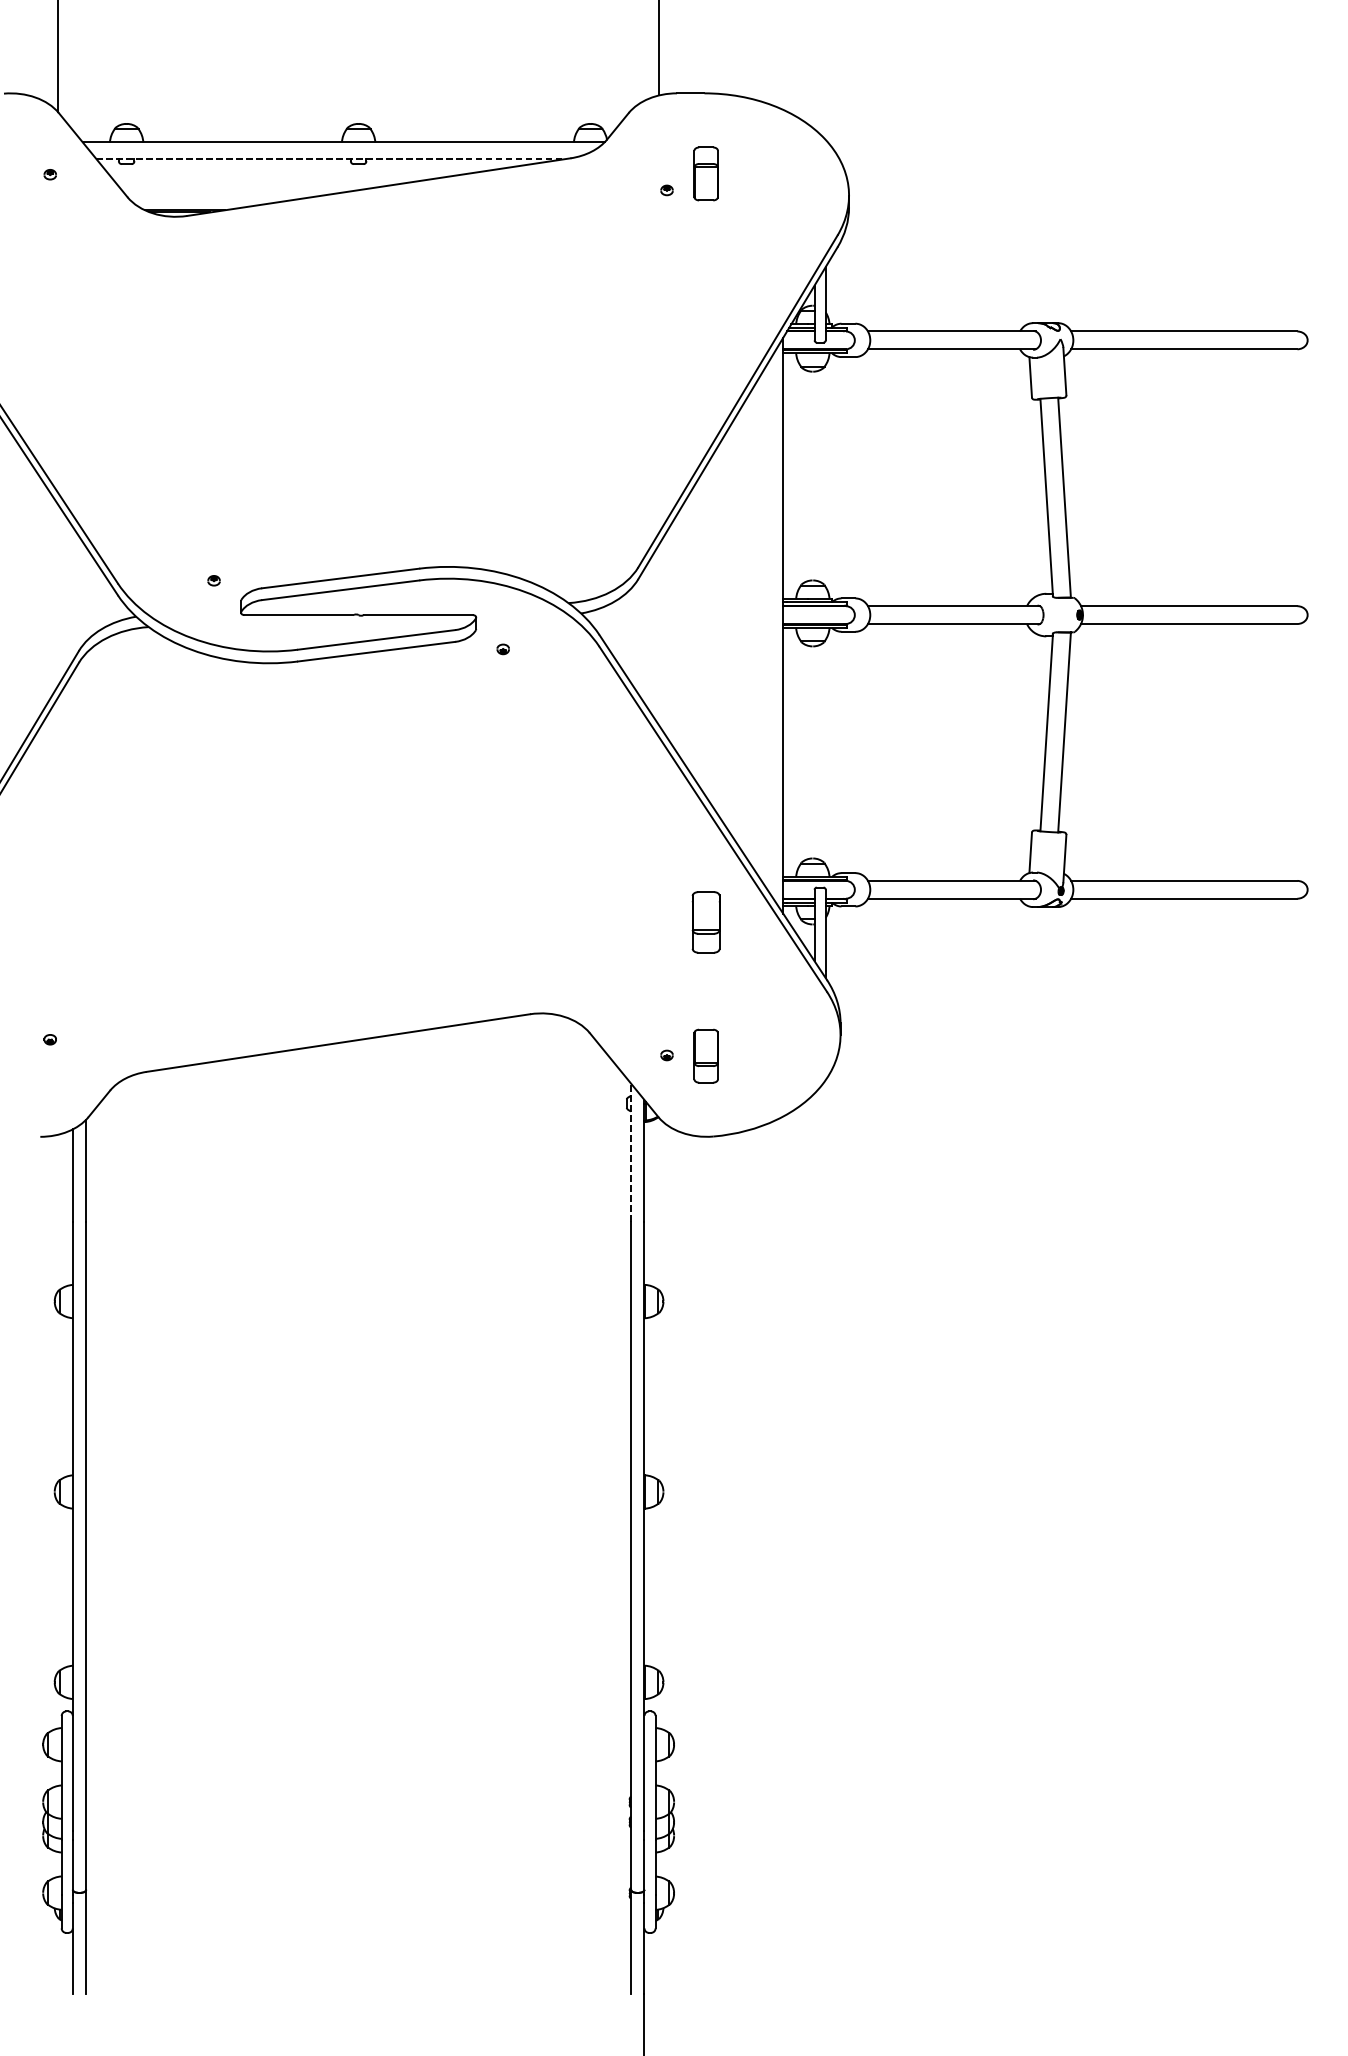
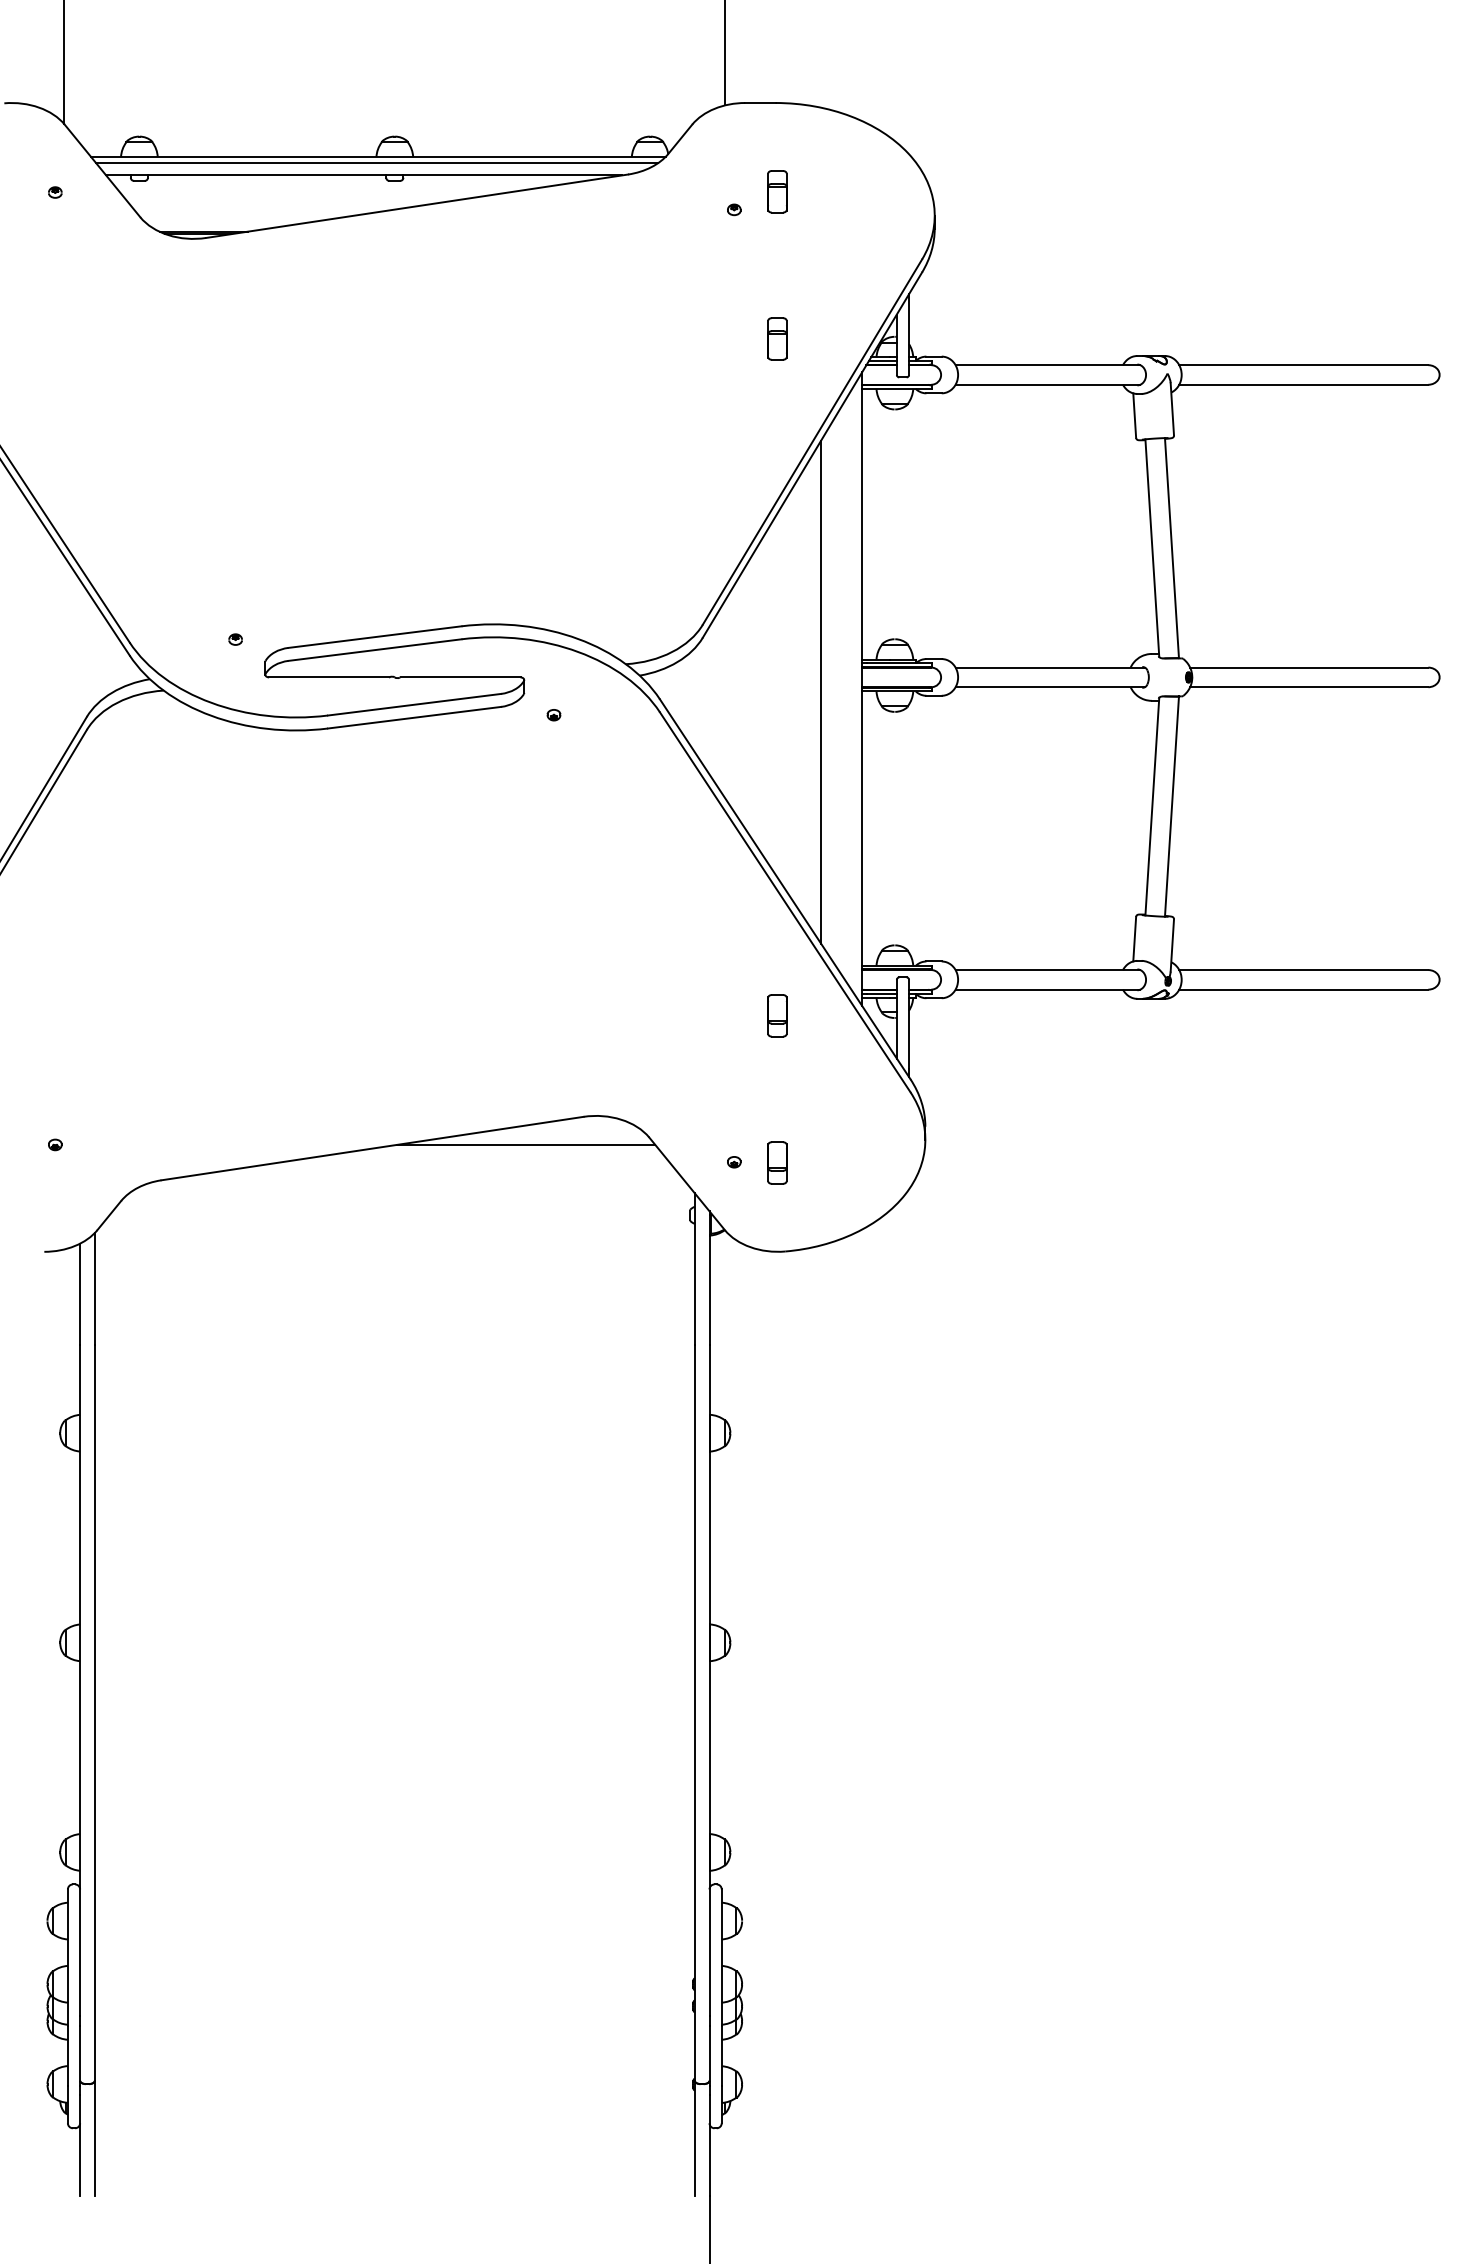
line: (342, 148) -> (377, 163), added
line: (331, 159) -> (364, 175), dashed -> solid
part: (706, 173) -> (777, 191), size x0.71
part: (706, 307) -> (777, 338), added
line: (746, 627) -> (821, 691), added
part: (706, 922) -> (777, 1015), size x0.62
line: (477, 1039) -> (525, 1144), added
part: (706, 1055) -> (777, 1162), size x0.71
line: (630, 1152) -> (694, 1269), dashed -> solid

